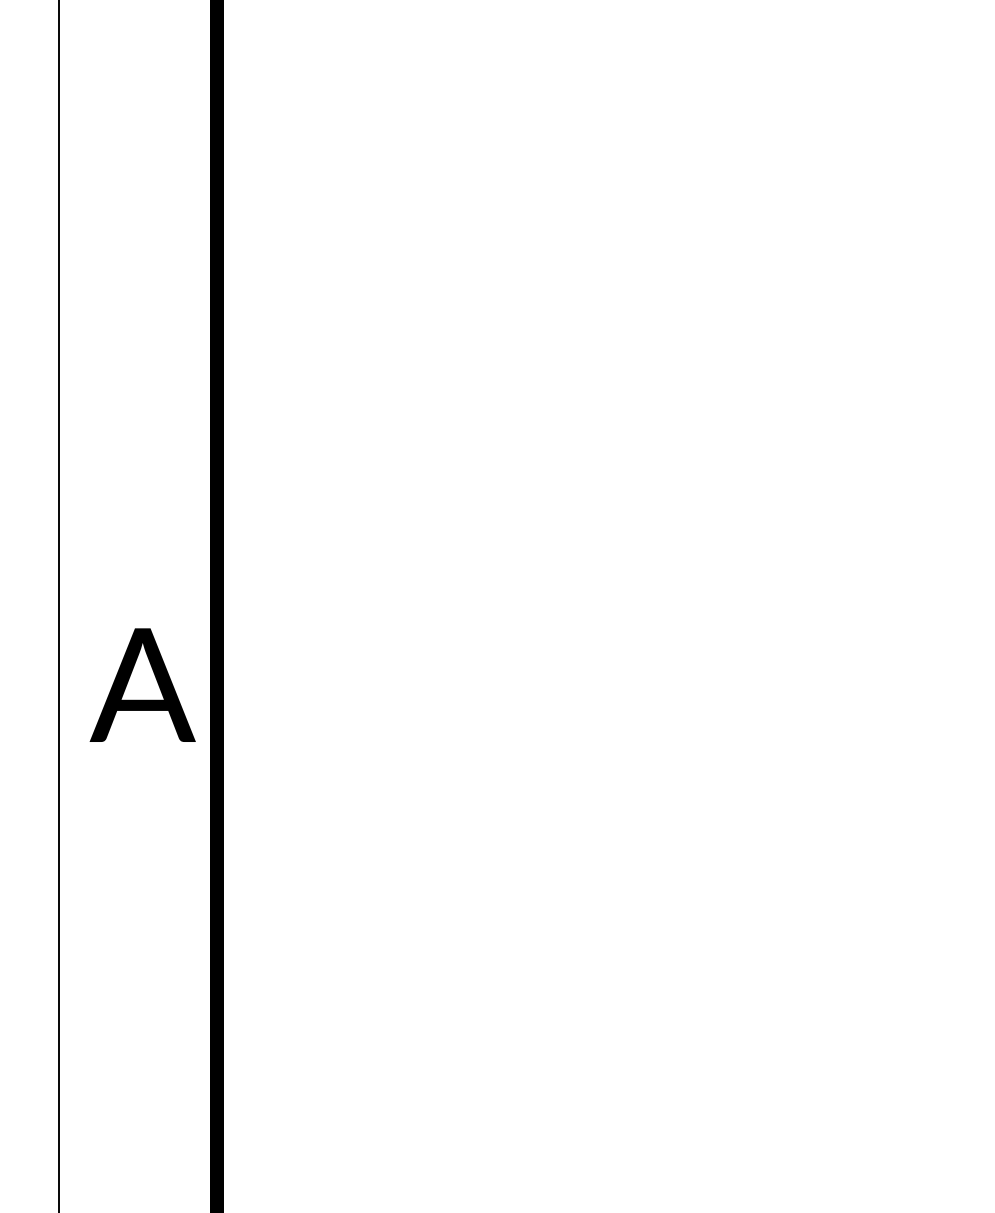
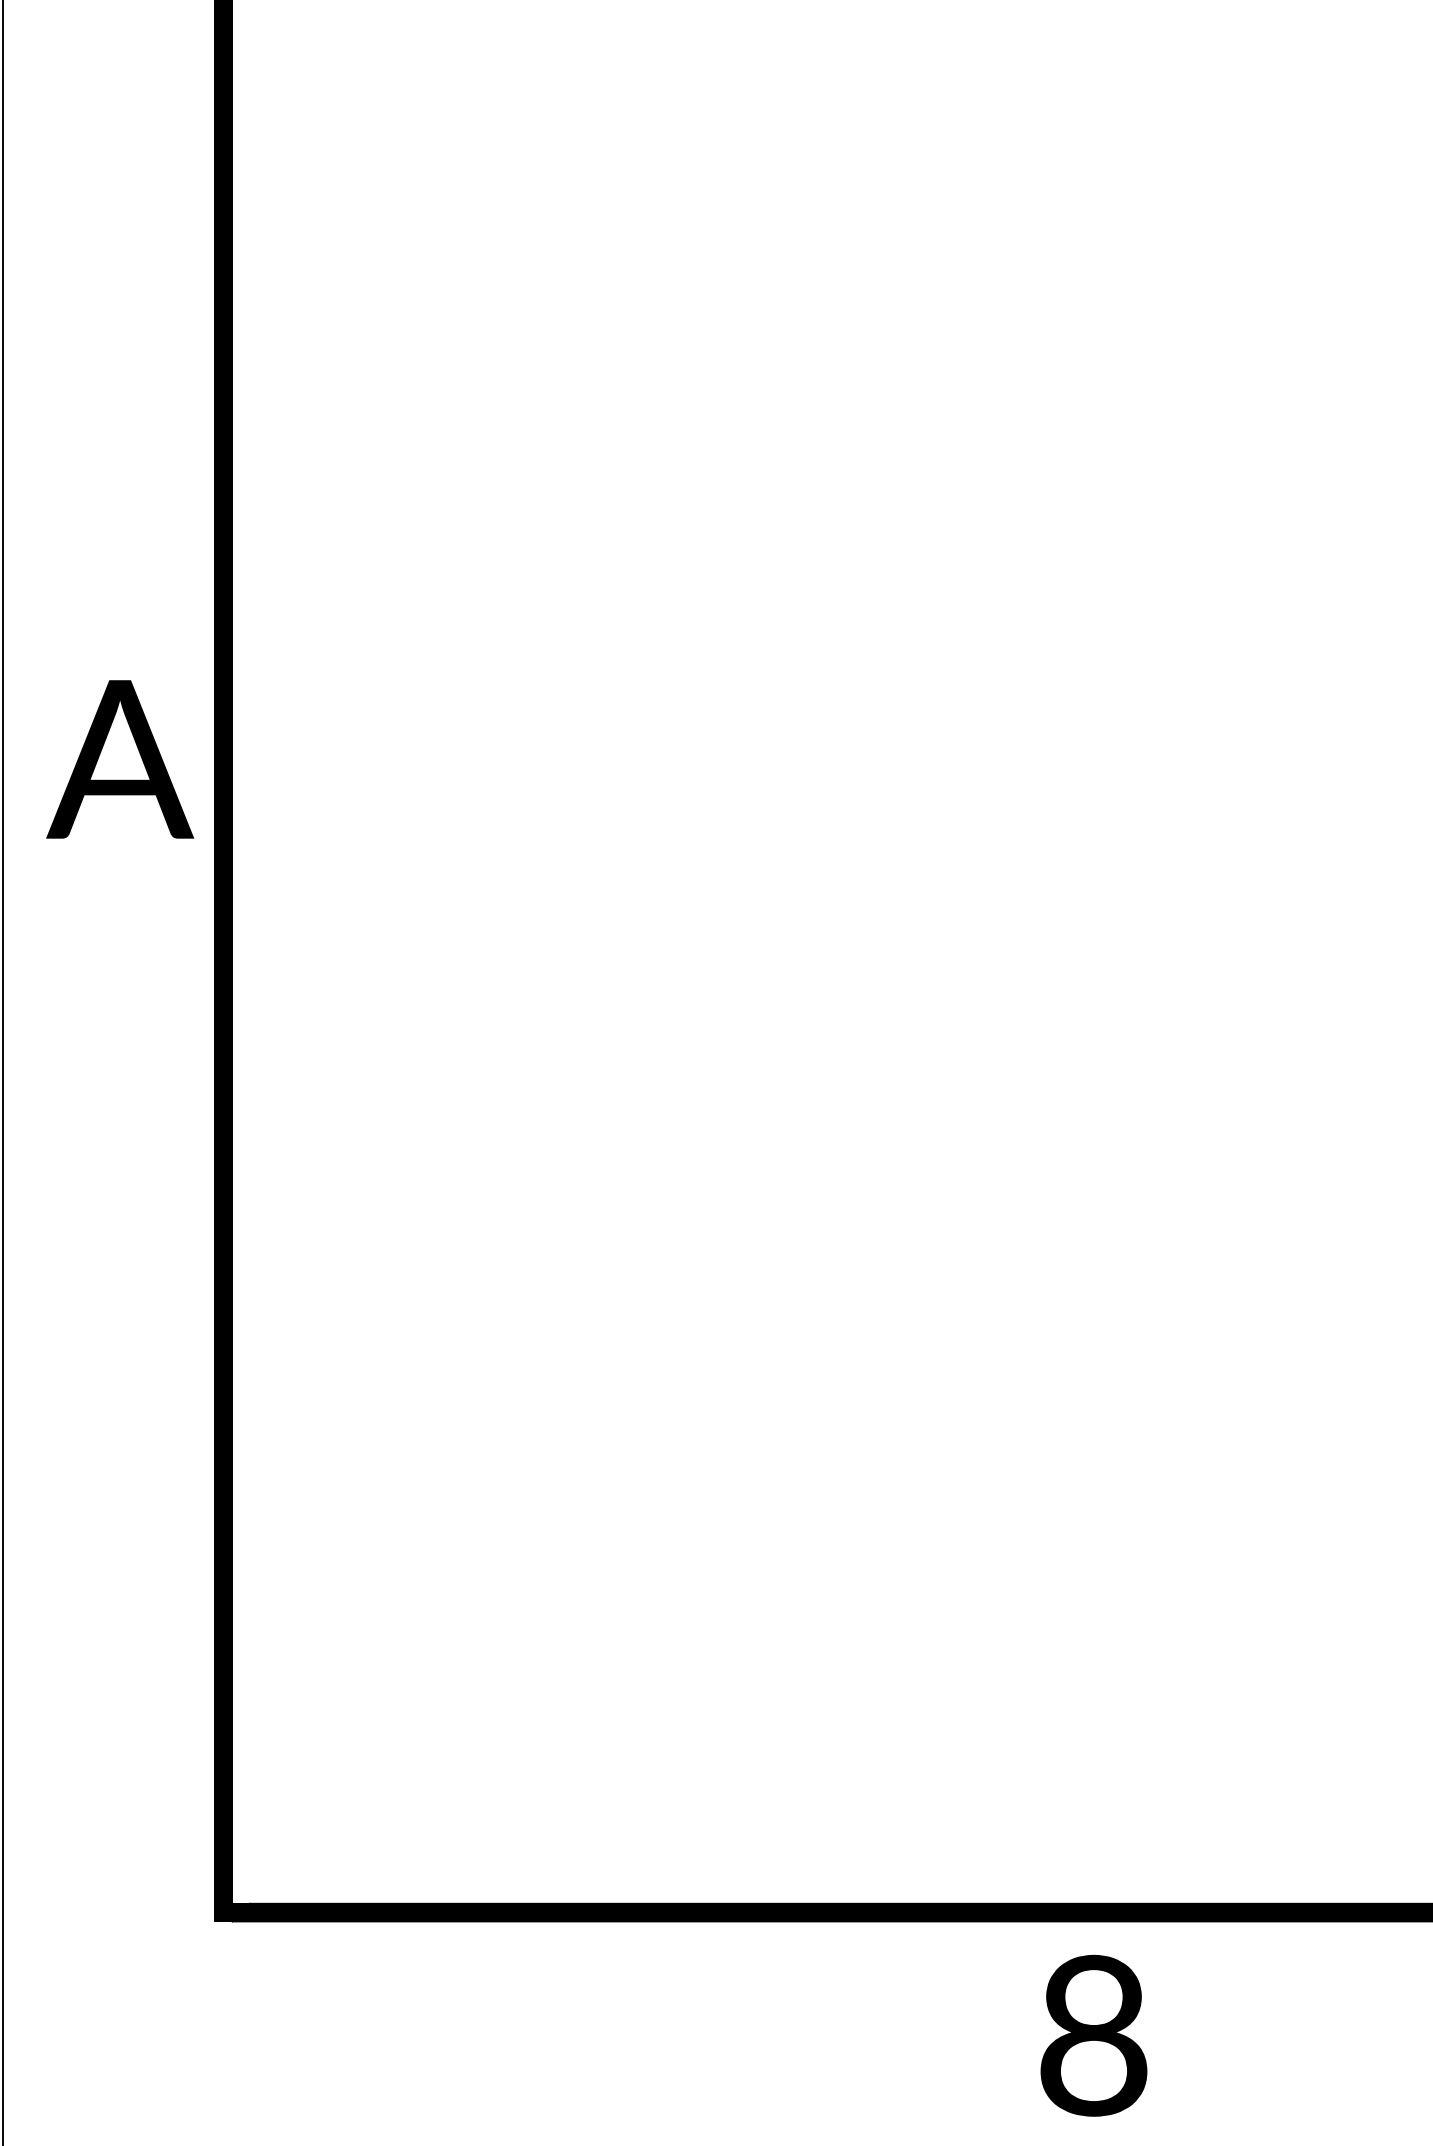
text: (143, 685) -> (120, 759), moved

